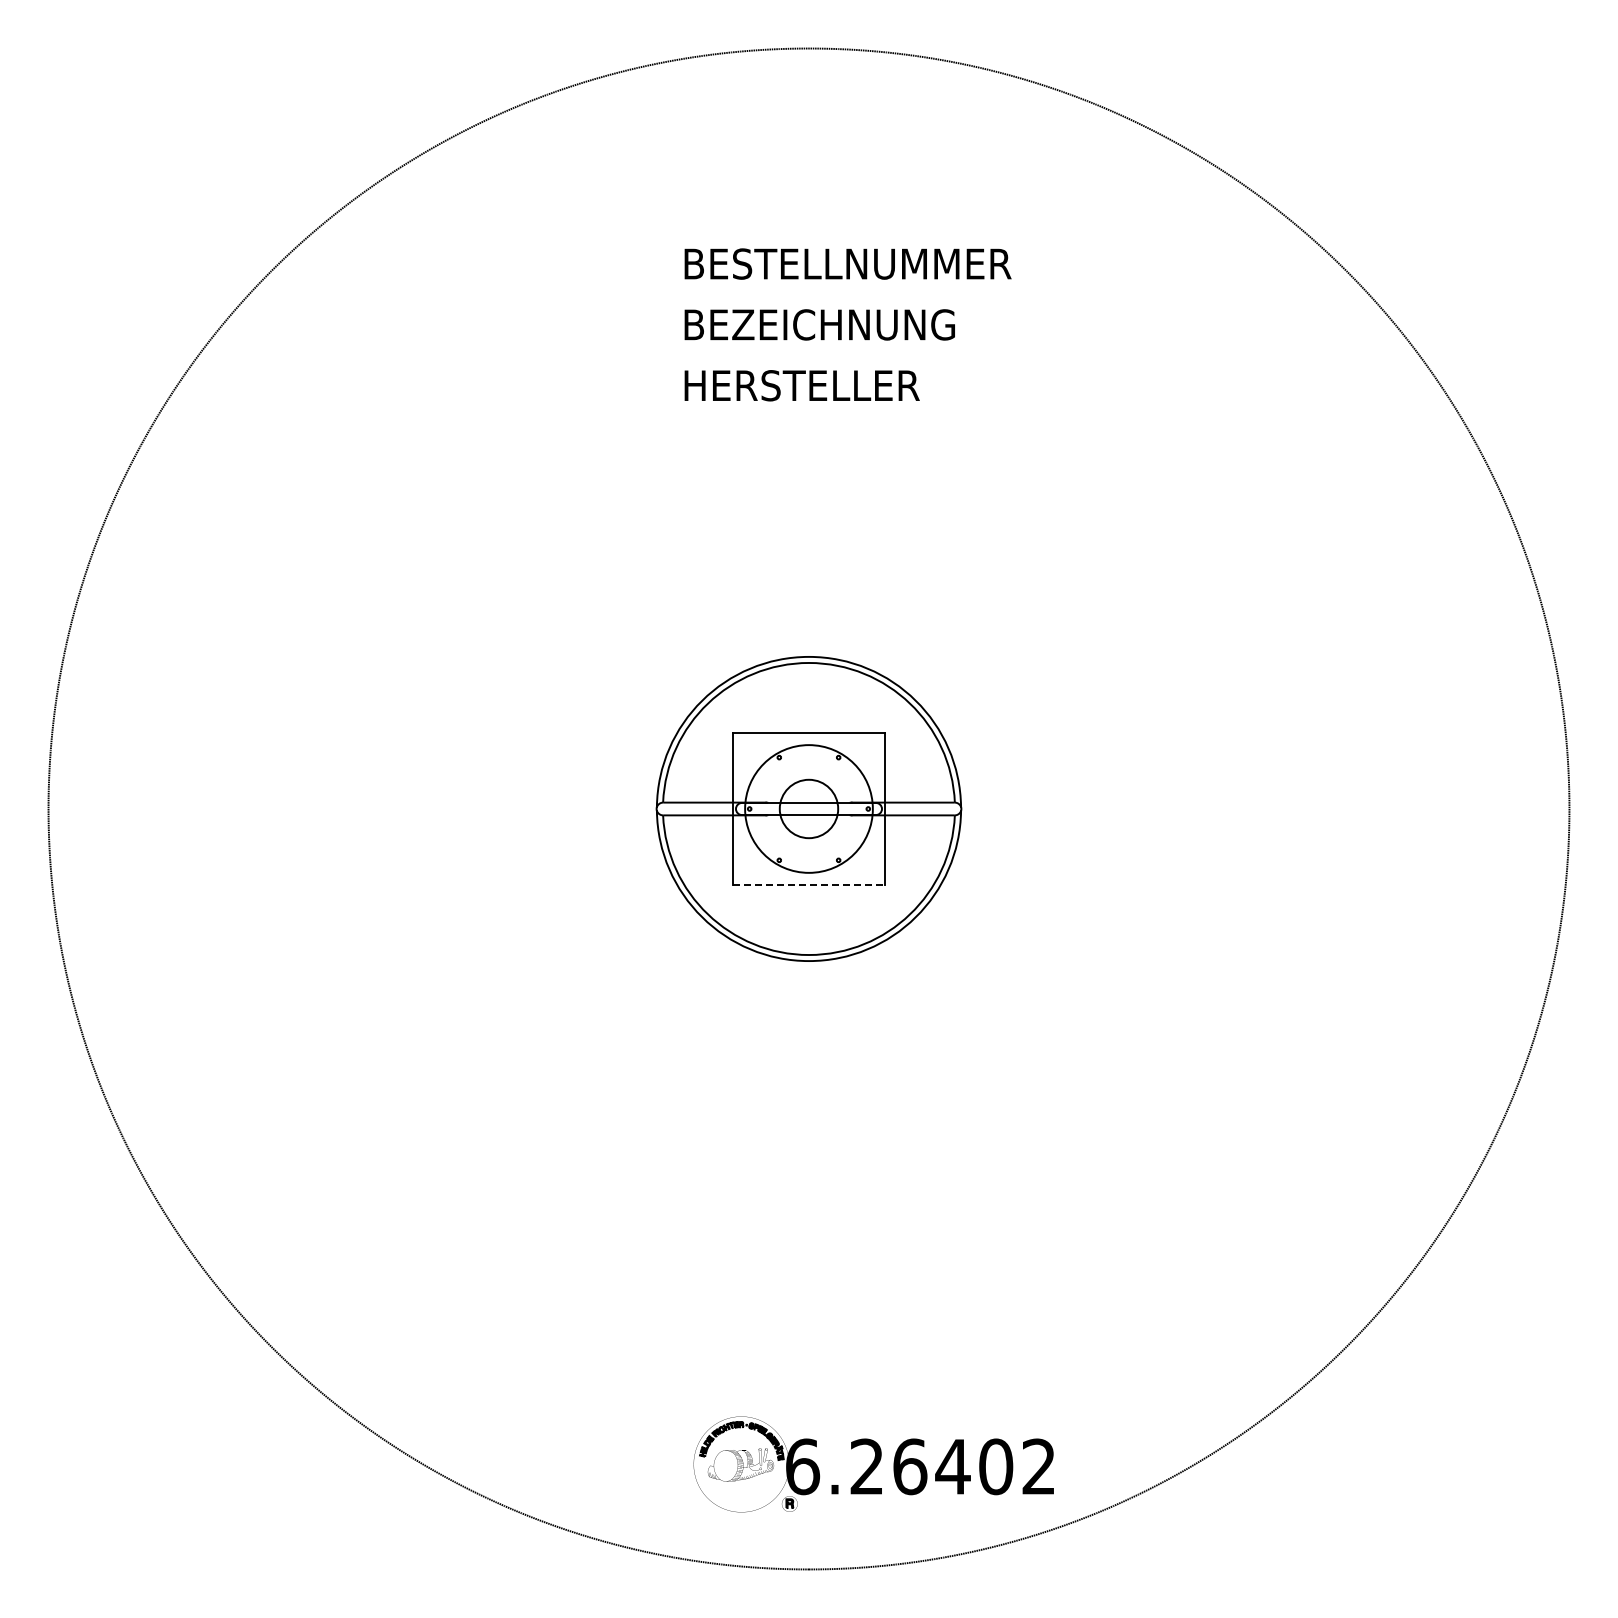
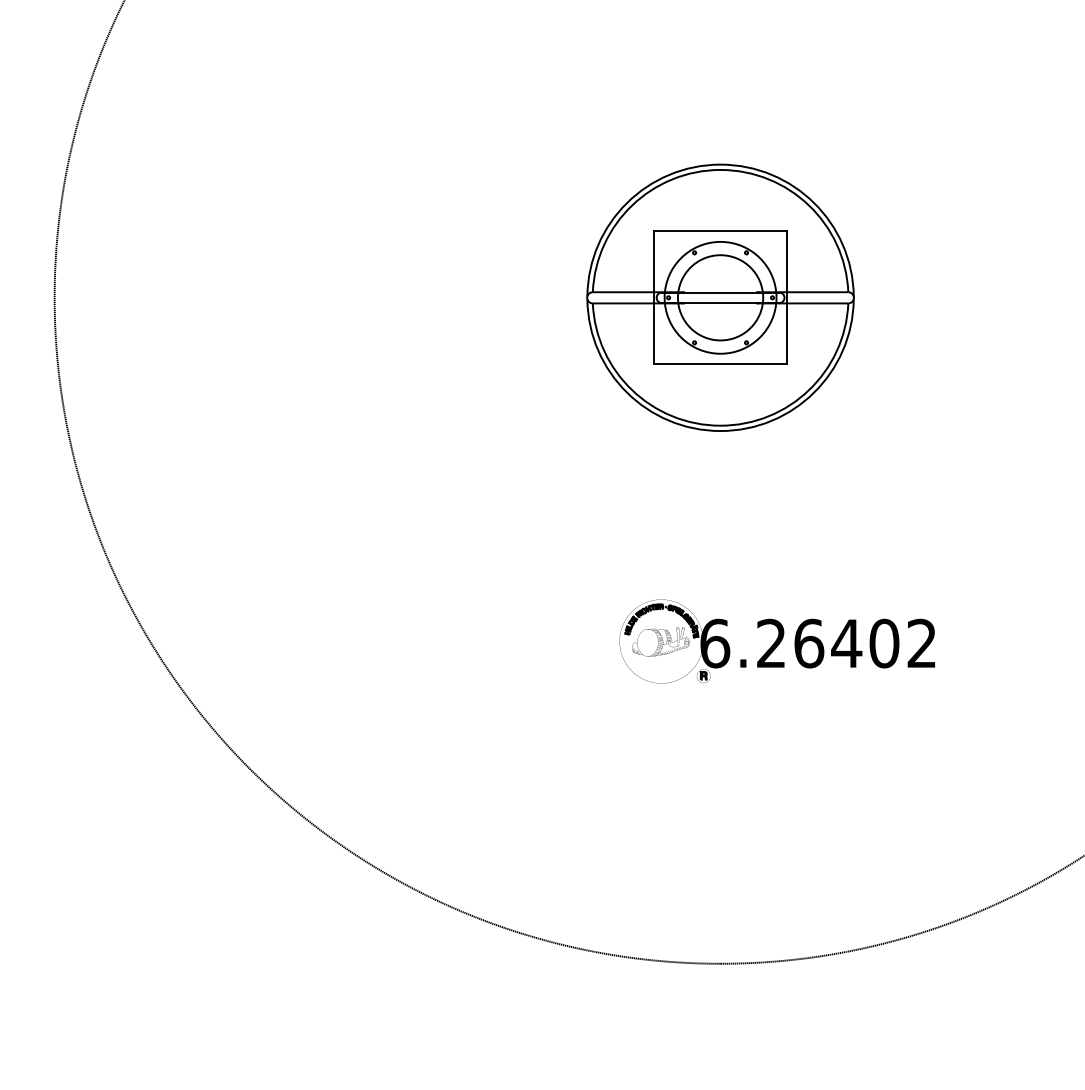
circle: (808, 808) -> (720, 297), size x1.67
line: (809, 885) -> (721, 364), dashed -> solid
part: (873, 1464) -> (777, 641), moved

